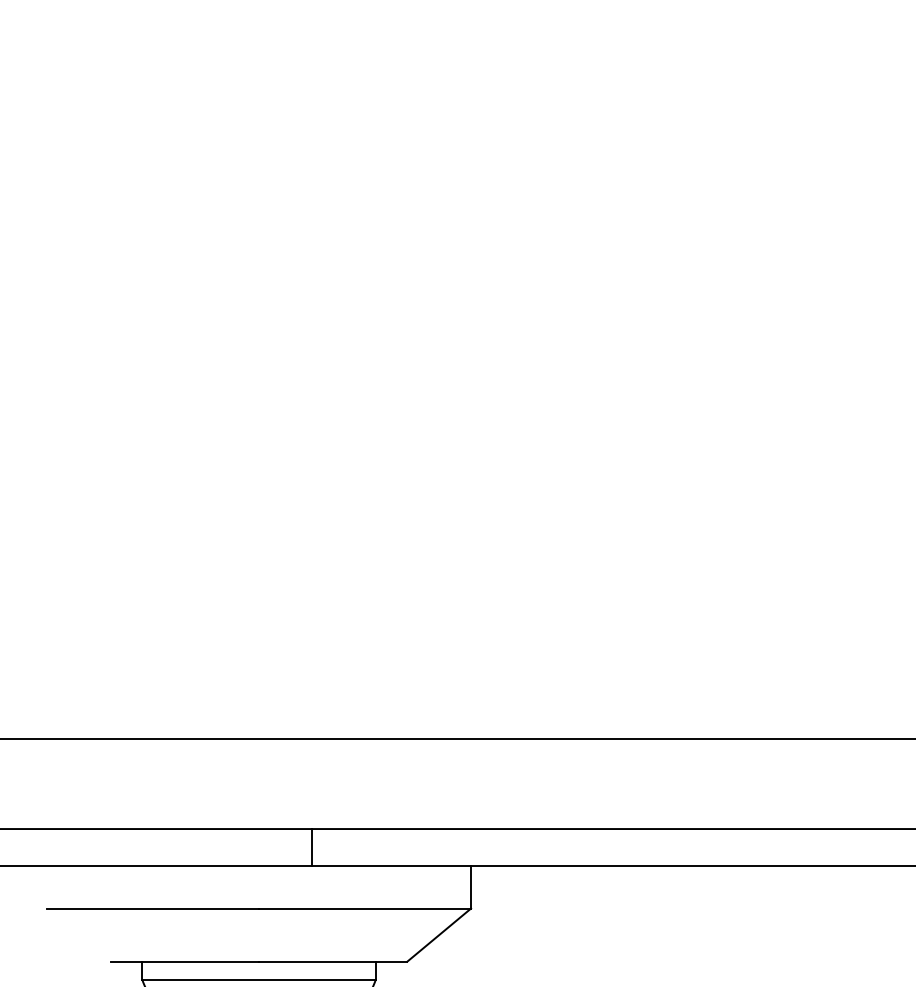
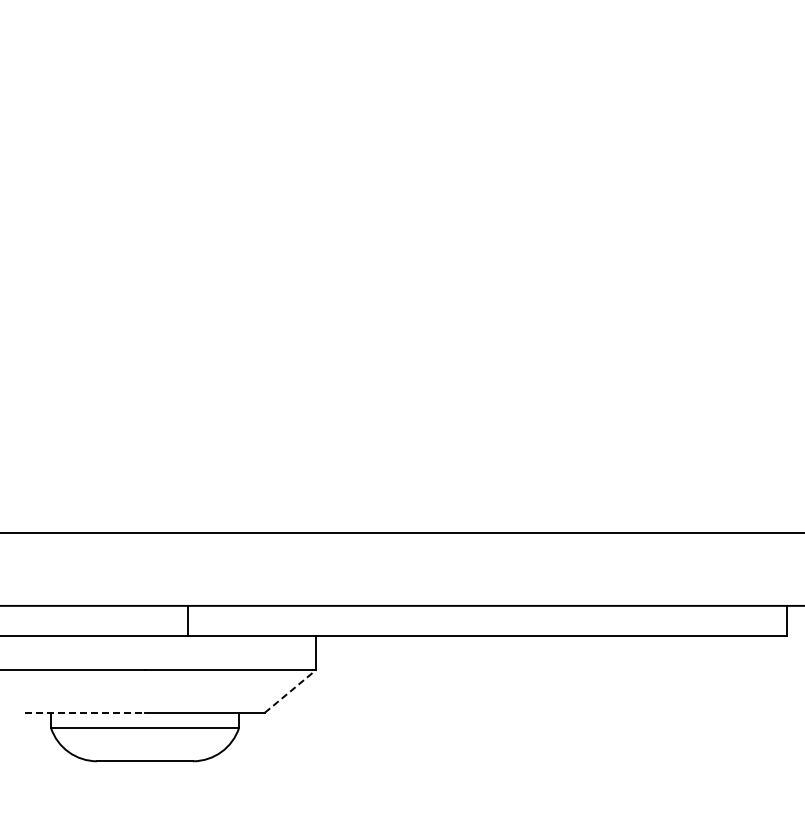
line: (439, 935) -> (290, 691), solid -> dashed
line: (185, 961) -> (85, 712), solid -> dashed

